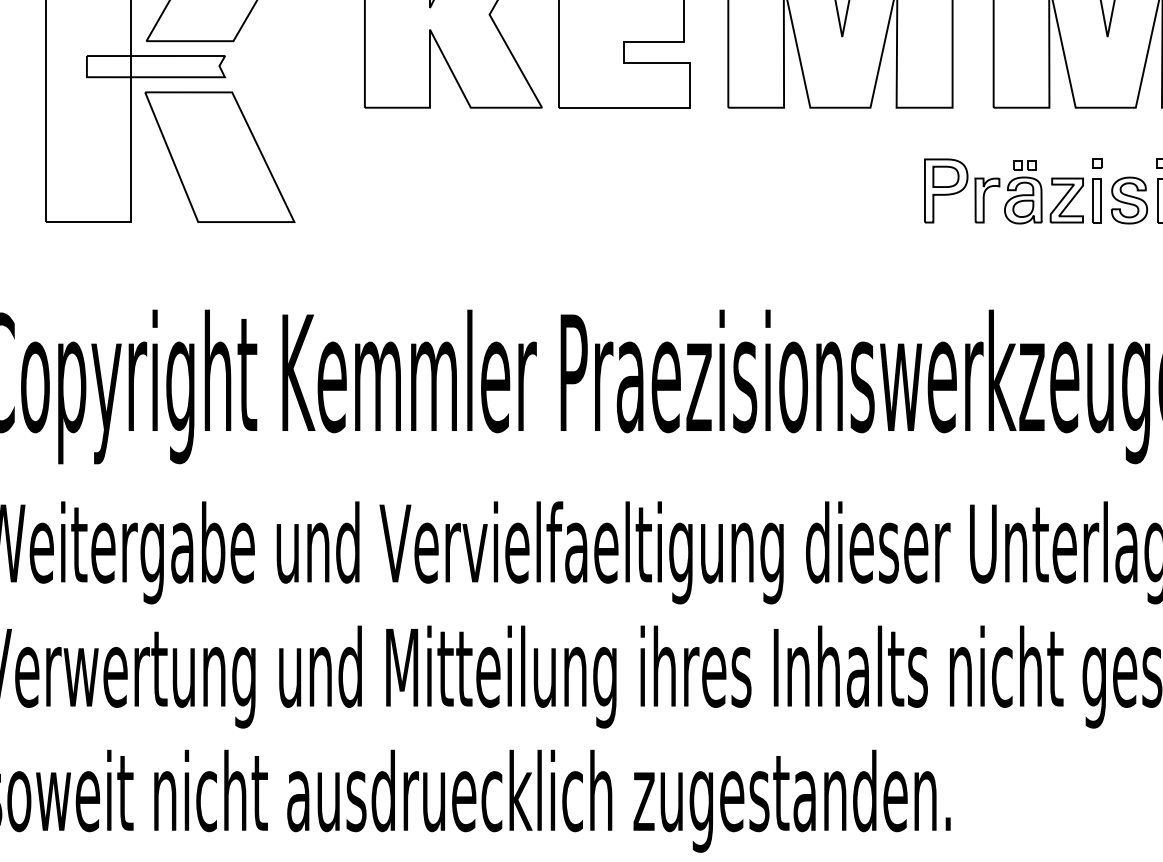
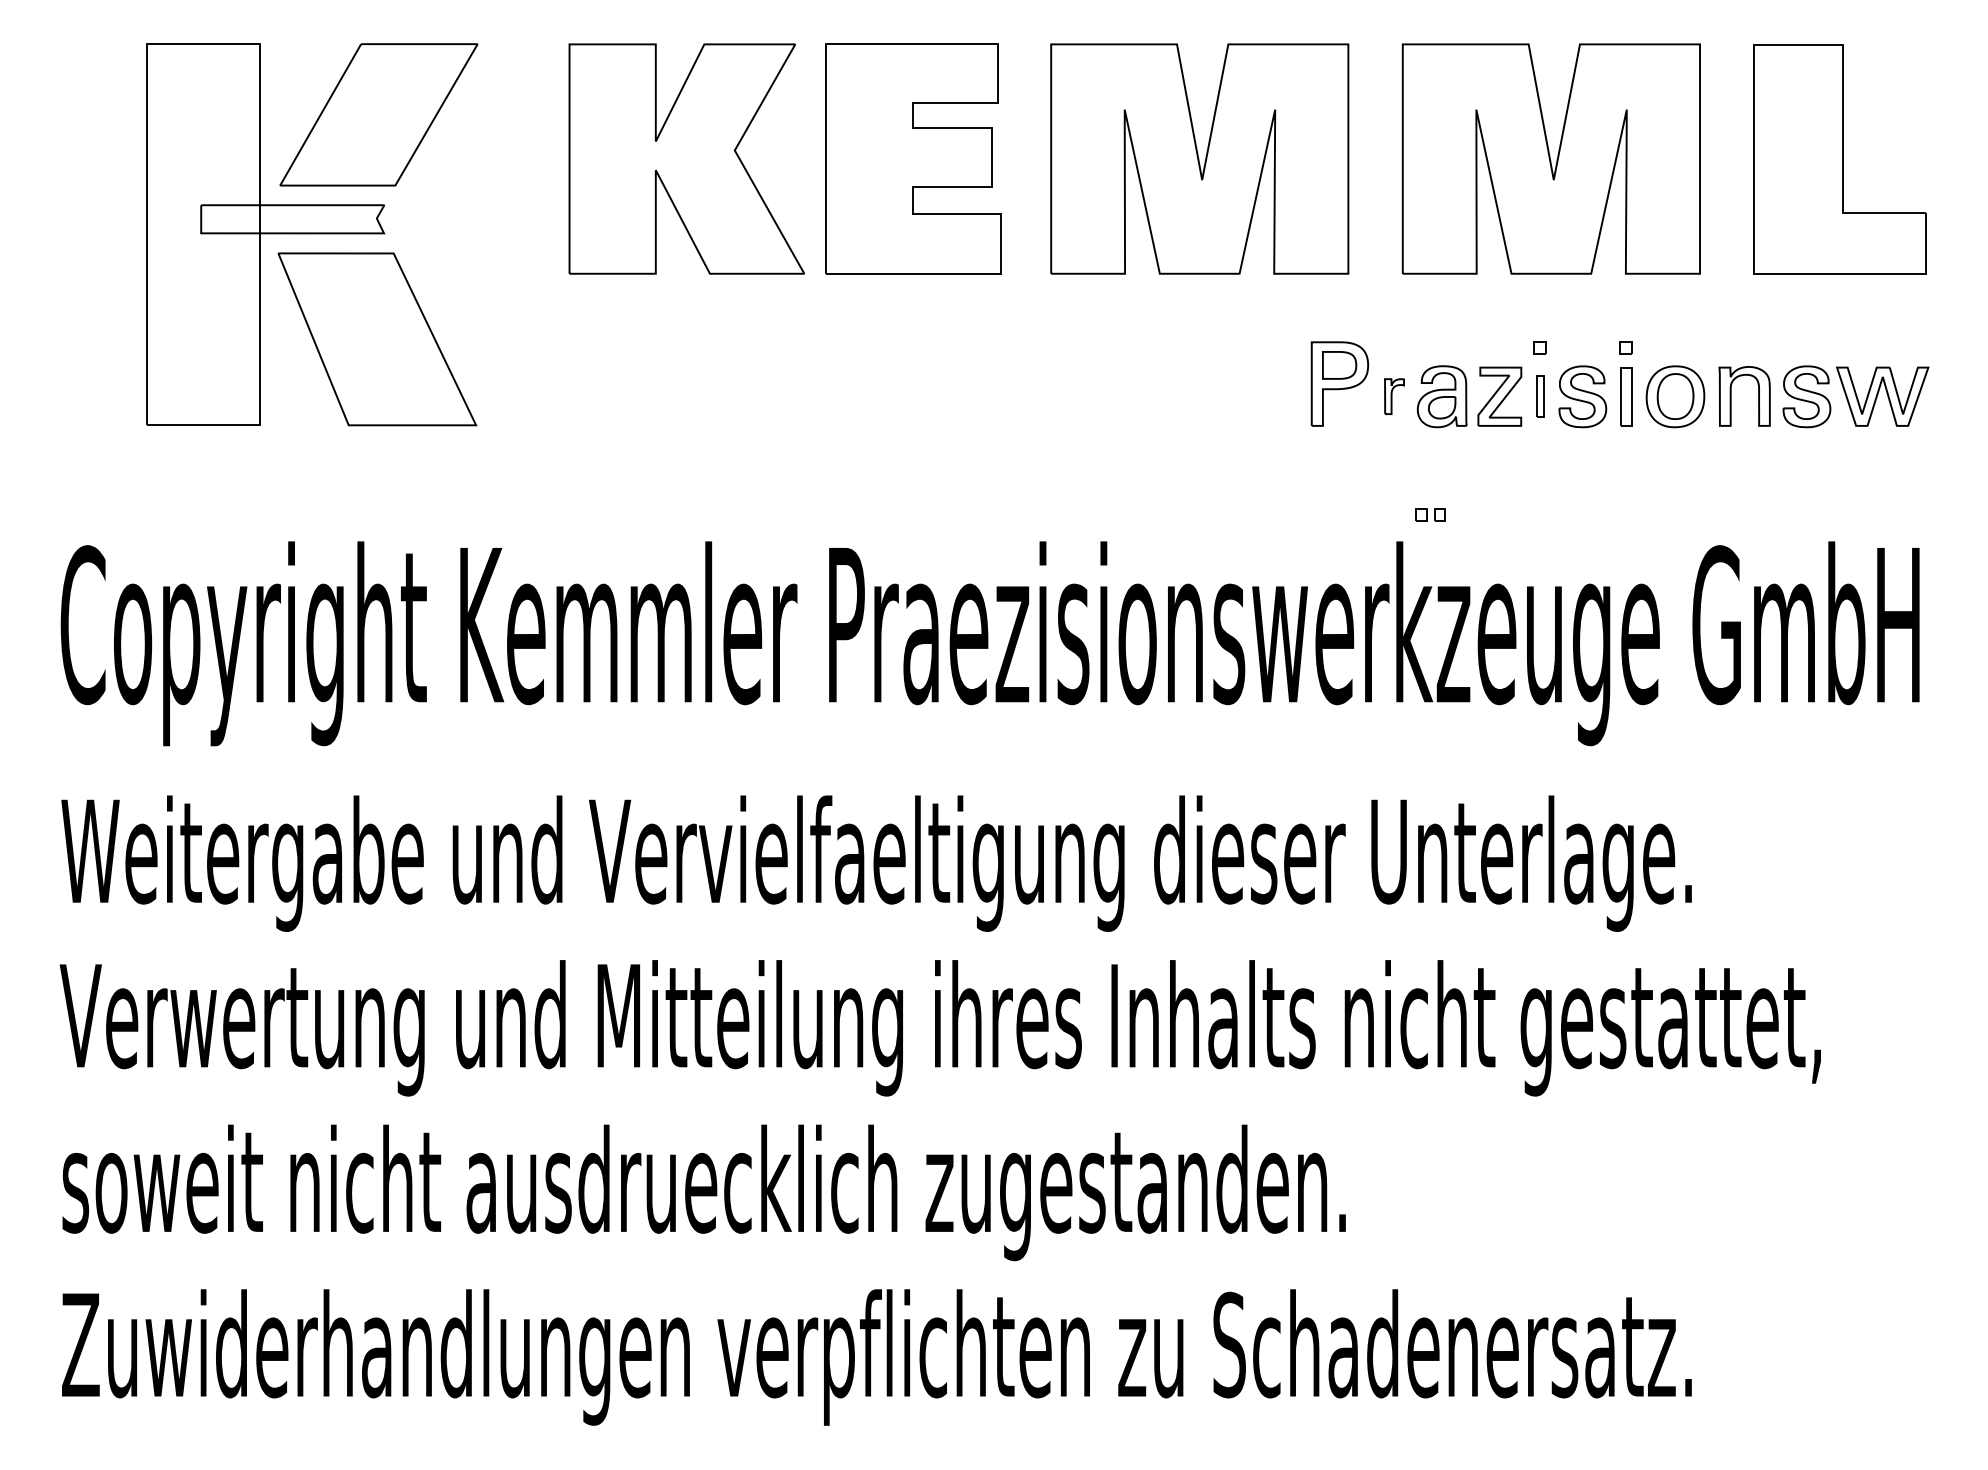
part: (1024, 165) -> (1430, 514), moved
part: (987, 200) -> (1394, 396), size x0.6
part: (1097, 200) -> (1540, 396), size x0.7

